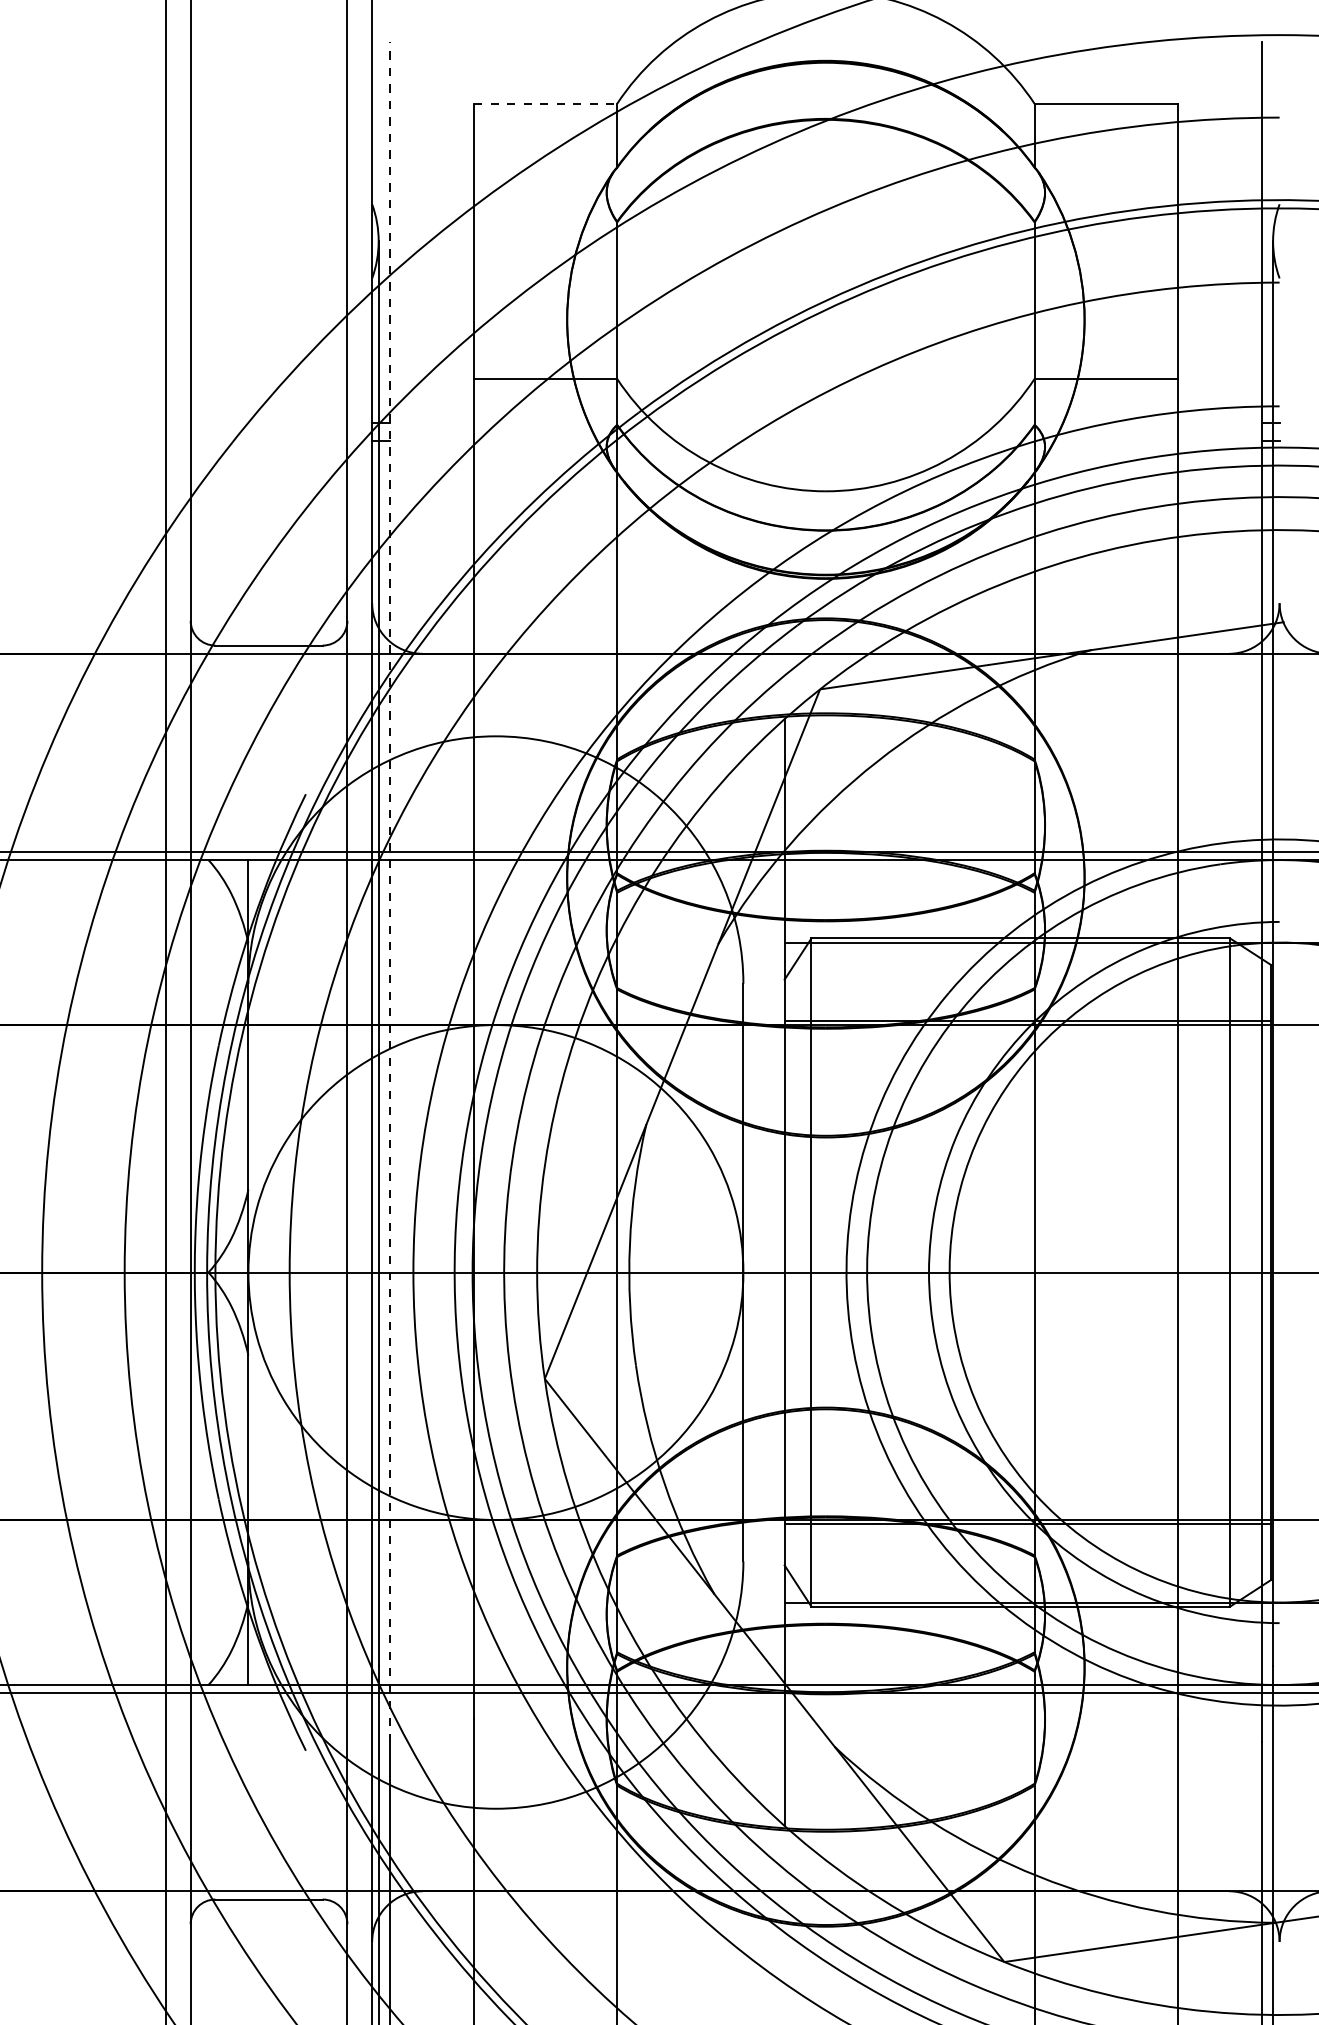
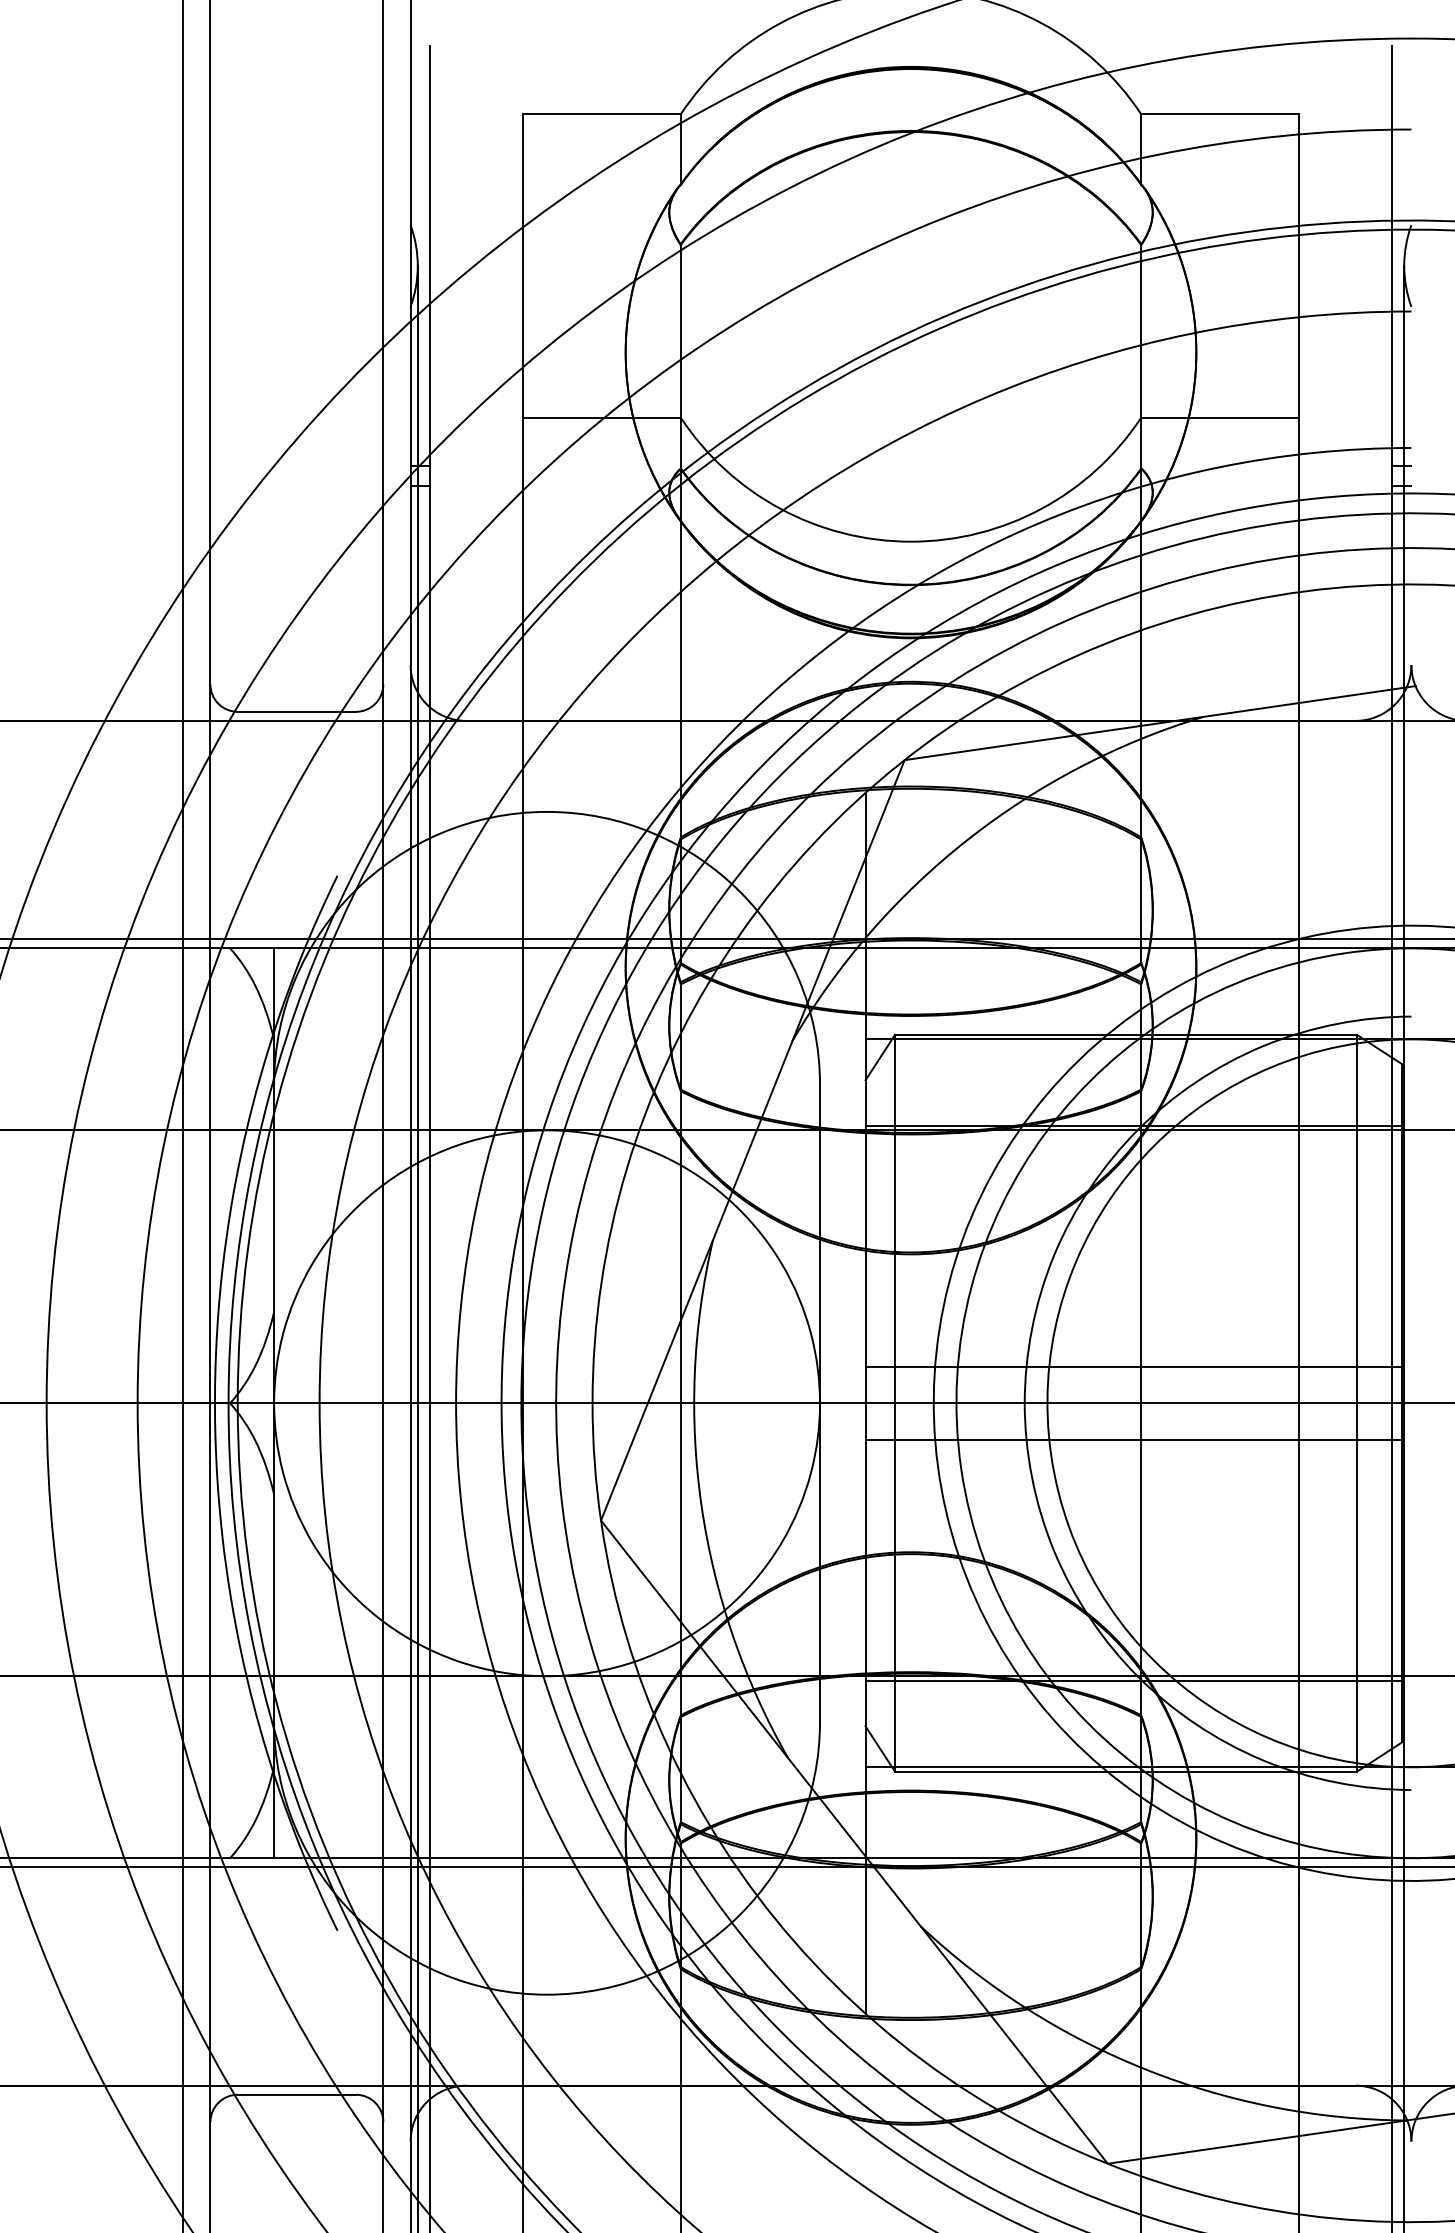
line: (545, 103) -> (601, 114), dashed -> solid
line: (390, 891) -> (430, 983), dashed -> solid
line: (1027, 1239) -> (1133, 1366), added
line: (1027, 1305) -> (1133, 1439), added

